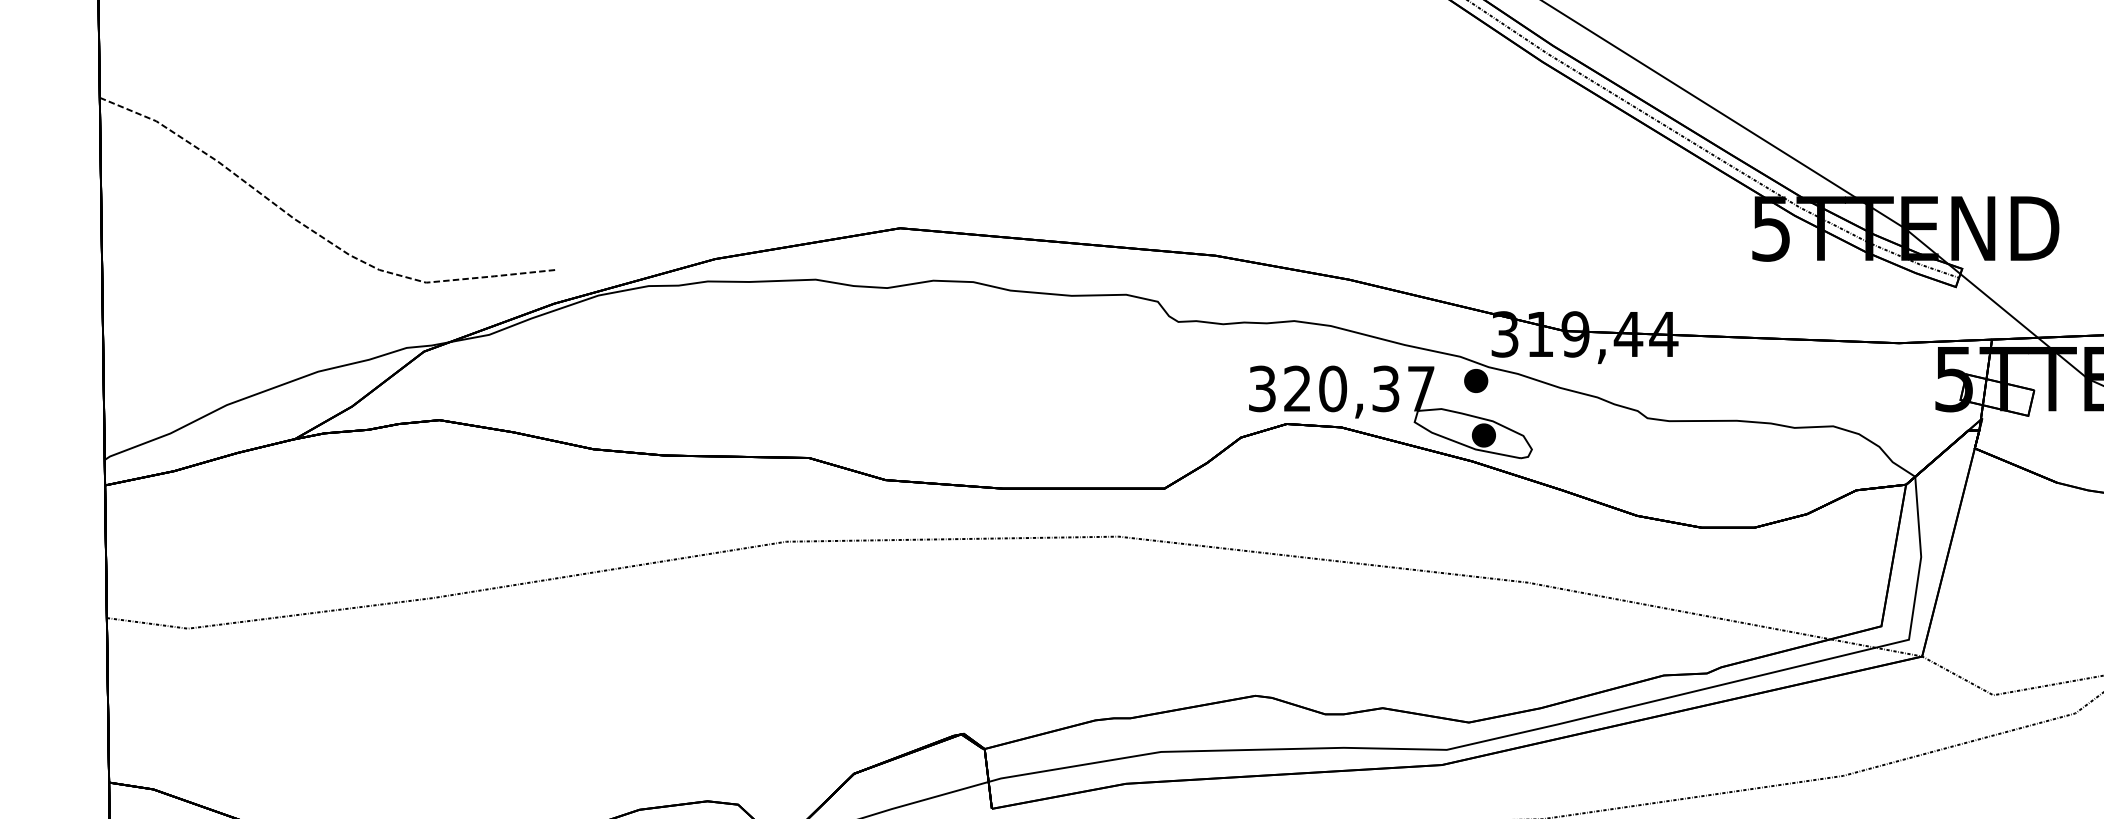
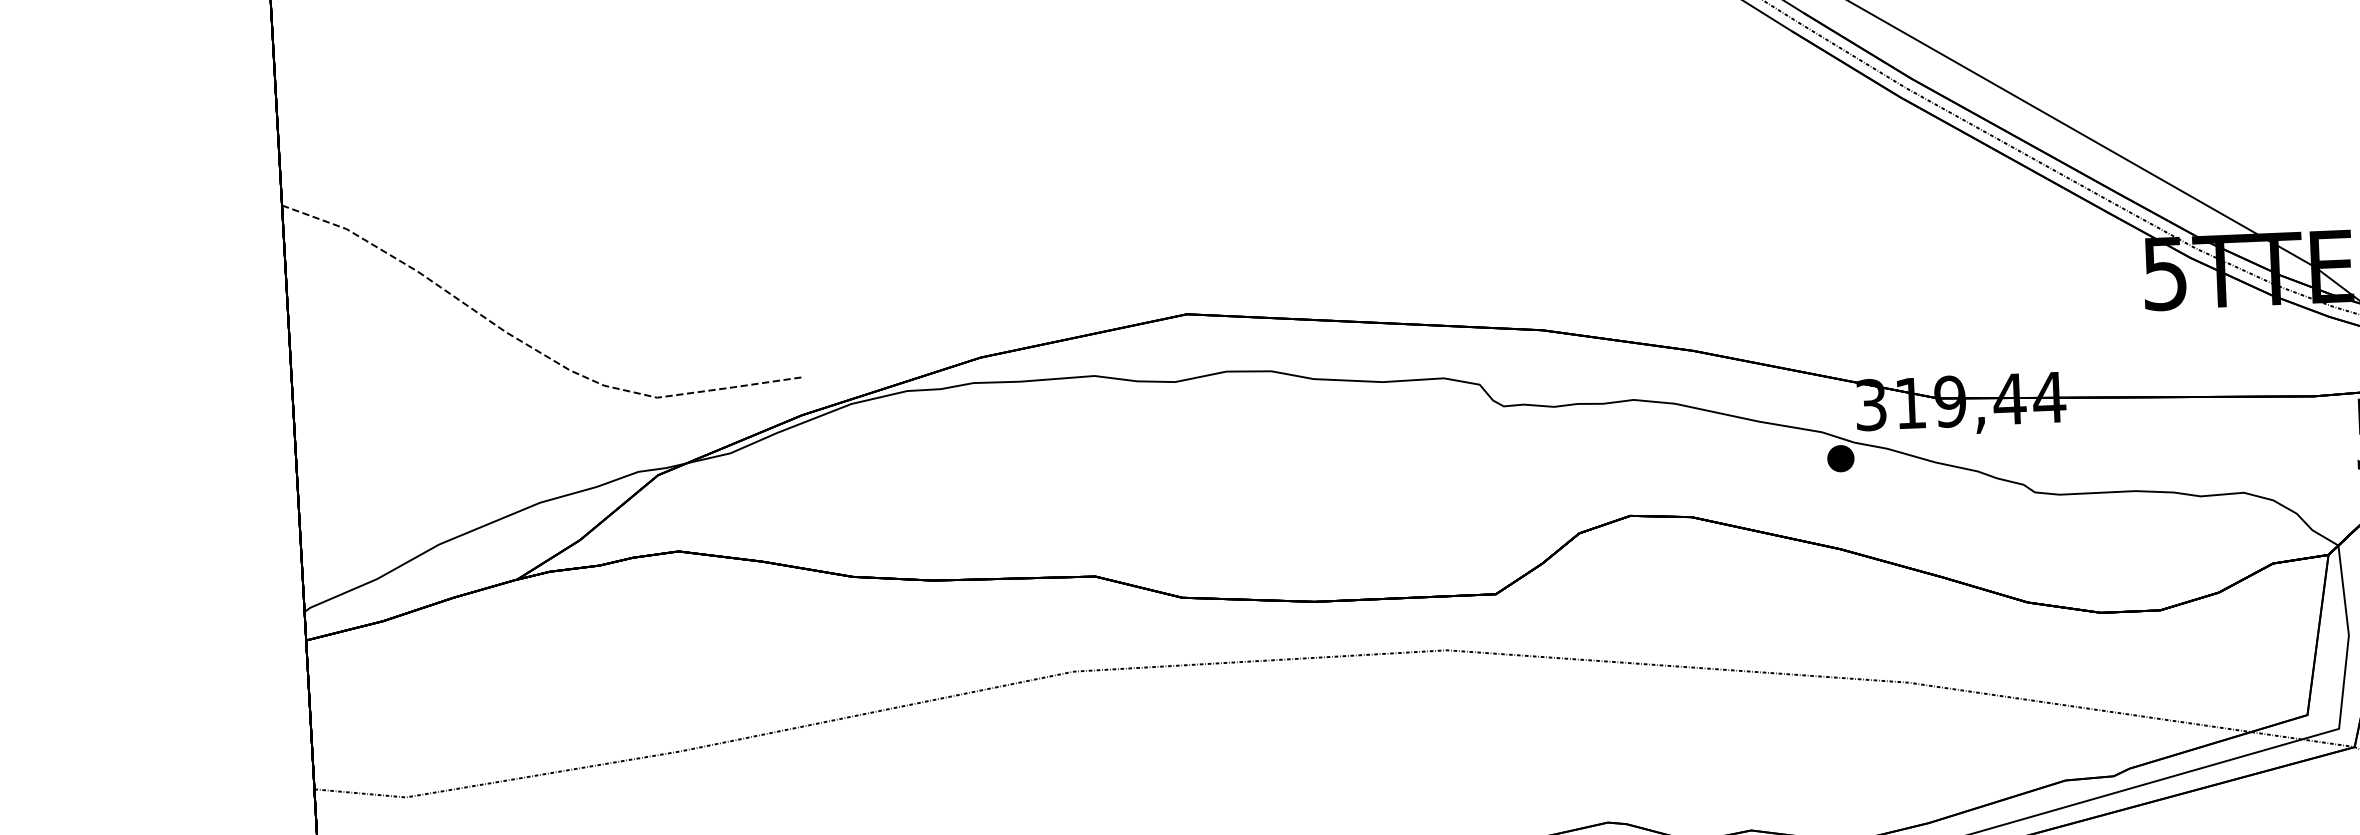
part: (1390, 412) -> (1746, 498), removed

